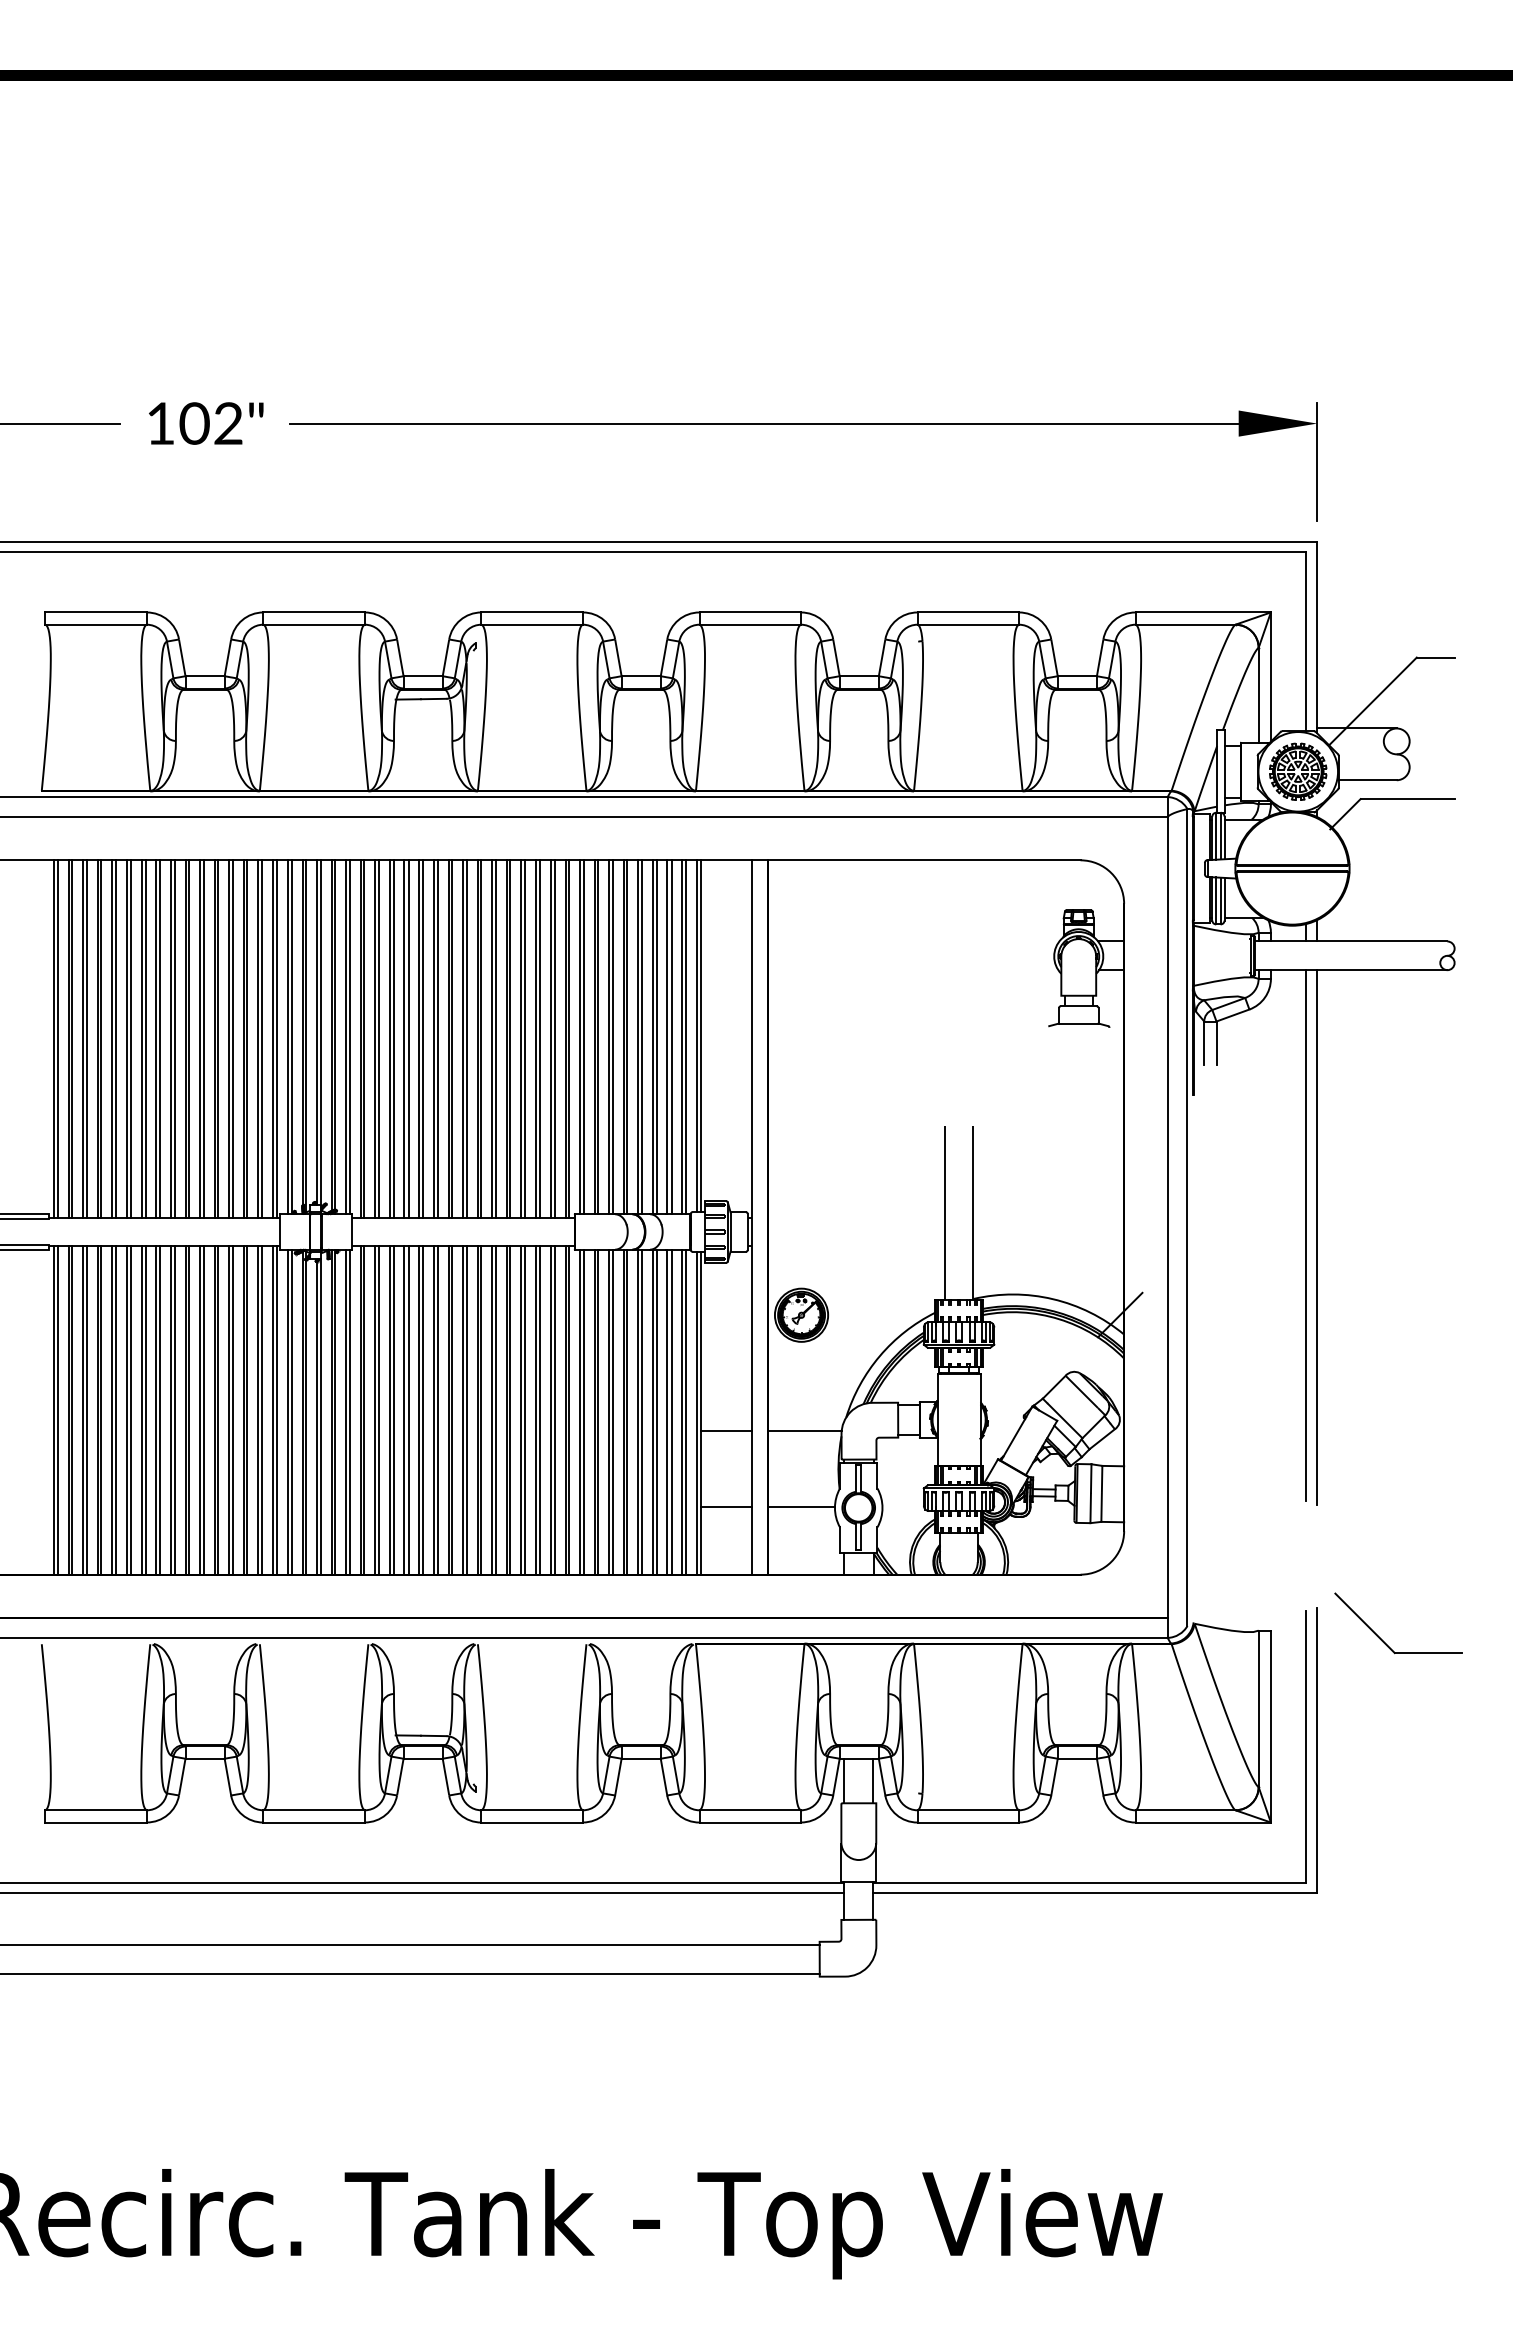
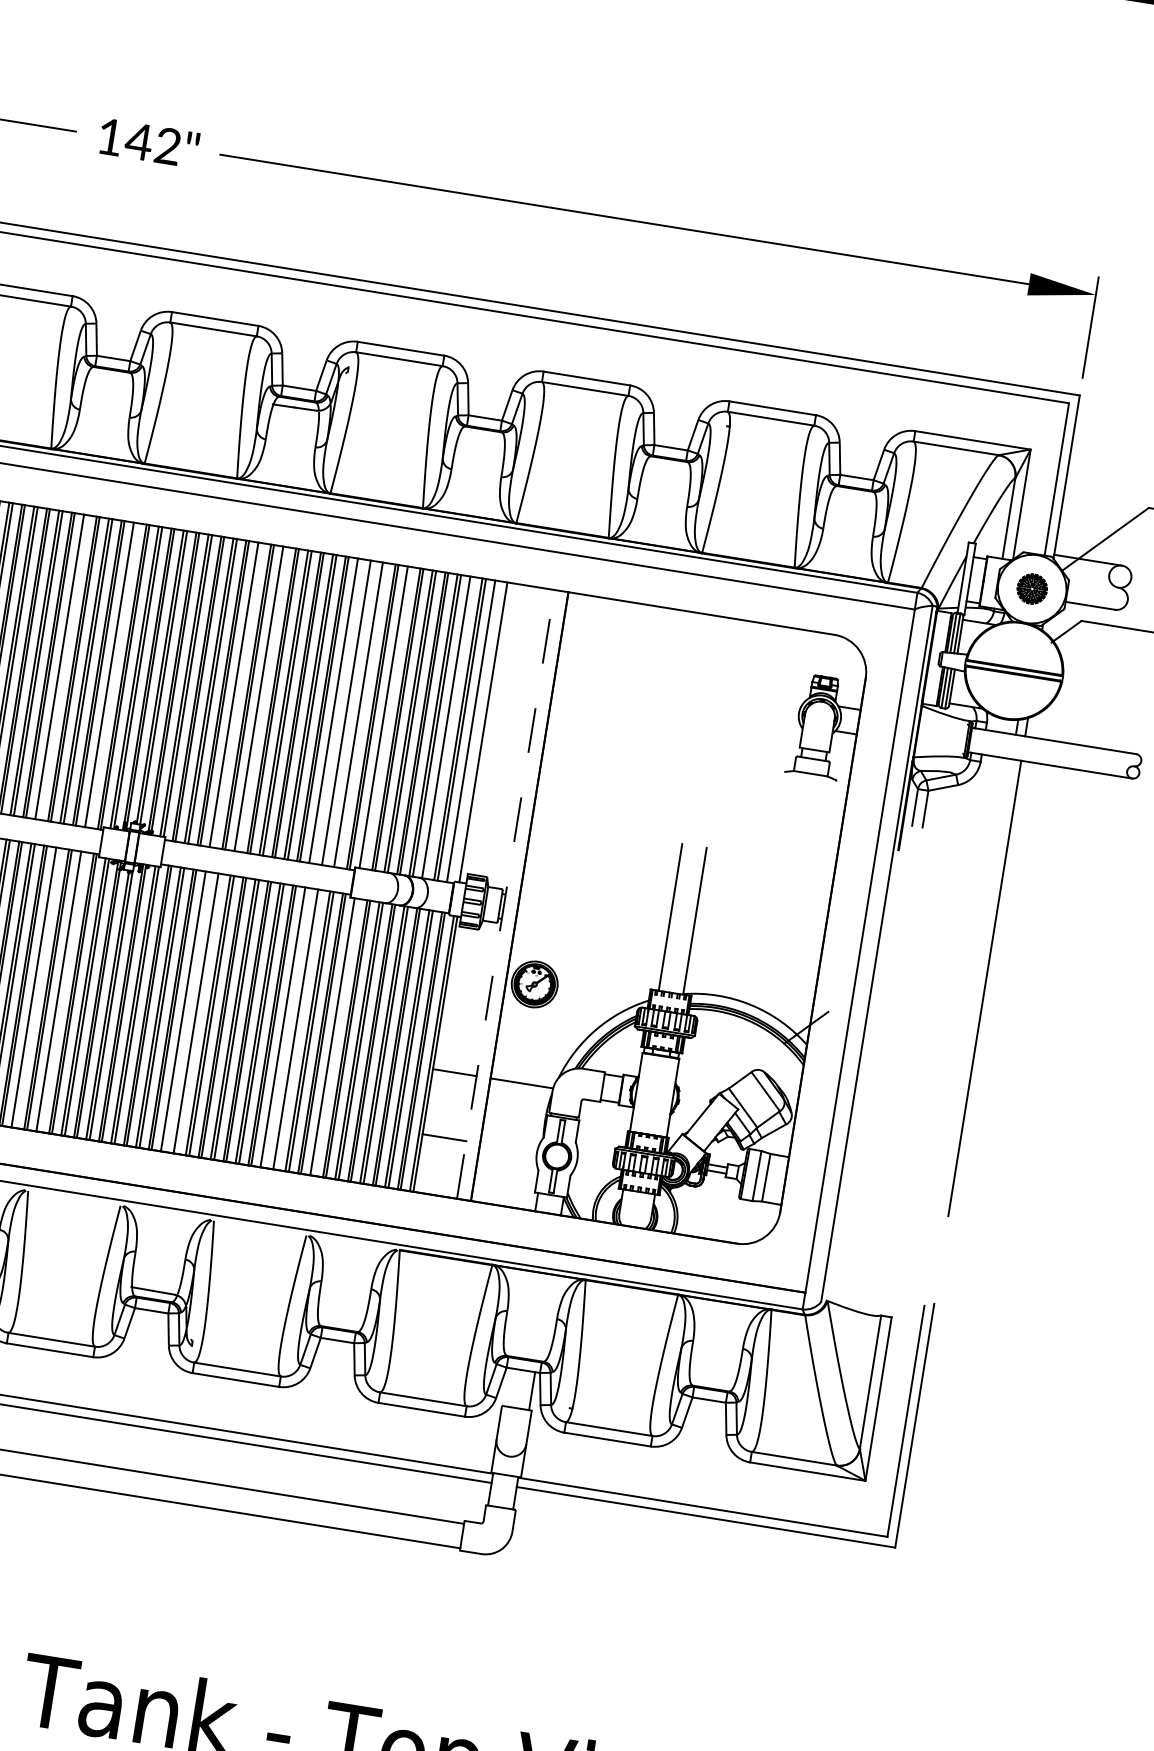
text: (193, 423) -> (138, 141), 102" -> 142"
part: (1298, 771) -> (1032, 588), size x0.6
line: (700, 1036) -> (486, 733), removed
line: (583, 1037) -> (386, 718), removed
line: (656, 1037) -> (449, 727), removed
line: (685, 1037) -> (473, 731), removed
line: (204, 1038) -> (63, 667), removed
line: (262, 1038) -> (113, 675), removed
line: (408, 1038) -> (237, 694), removed
line: (437, 1038) -> (262, 698), removed
line: (525, 1038) -> (337, 710), removed
line: (539, 1038) -> (349, 712), removed
line: (554, 1038) -> (361, 714), removed
line: (751, 1217) -> (505, 894), solid -> dashed
line: (1306, 1235) -> (975, 985), removed
line: (233, 1410) -> (37, 988), removed
line: (262, 1410) -> (62, 992), removed
line: (408, 1410) -> (186, 1011), removed
line: (422, 1410) -> (198, 1013), removed
line: (525, 1410) -> (286, 1027), removed
line: (539, 1410) -> (298, 1029), removed
line: (583, 1411) -> (335, 1036), removed
line: (801, 1507) -> (508, 1148), removed
part: (1382, 1639) -> (985, 1340), removed
line: (843, 1780) -> (506, 1386), removed

